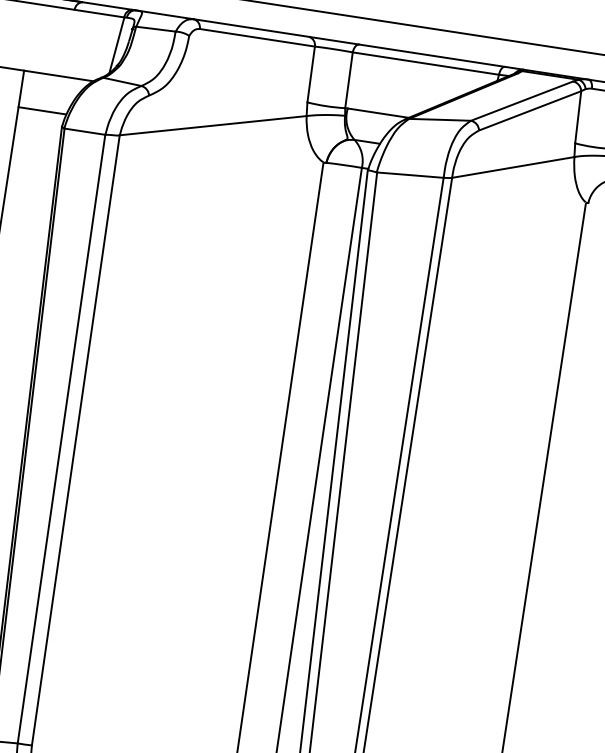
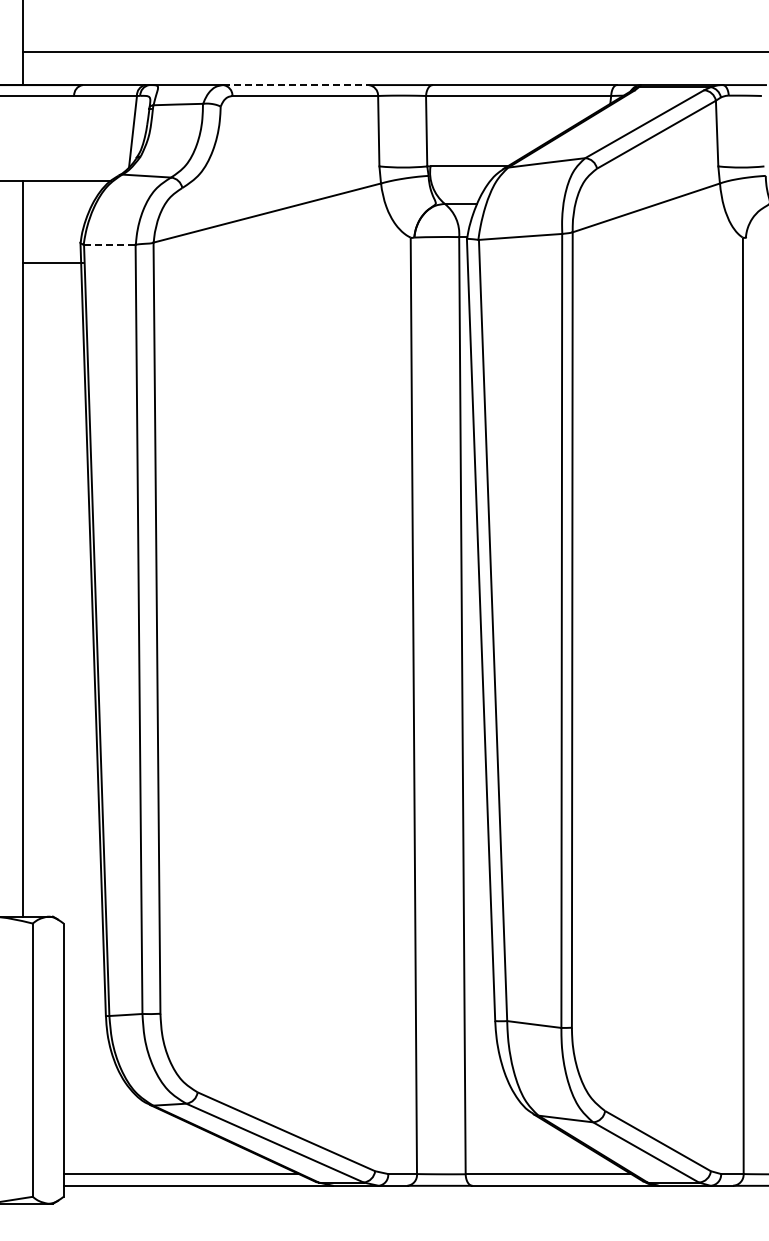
line: (250, 28) -> (295, 85), solid -> dashed
line: (41, 110) -> (52, 262), moved
line: (84, 131) -> (109, 244), solid -> dashed

